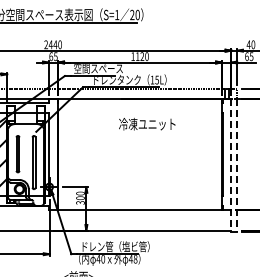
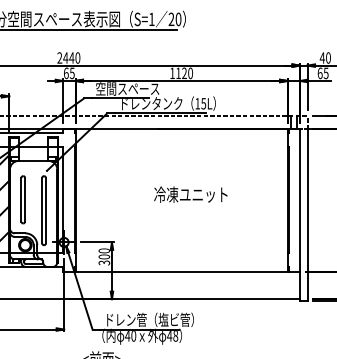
text: (147, 124) -> (191, 195), moved
line: (231, 165) -> (300, 214), dashed -> solid
line: (237, 165) -> (307, 214), dashed -> solid

